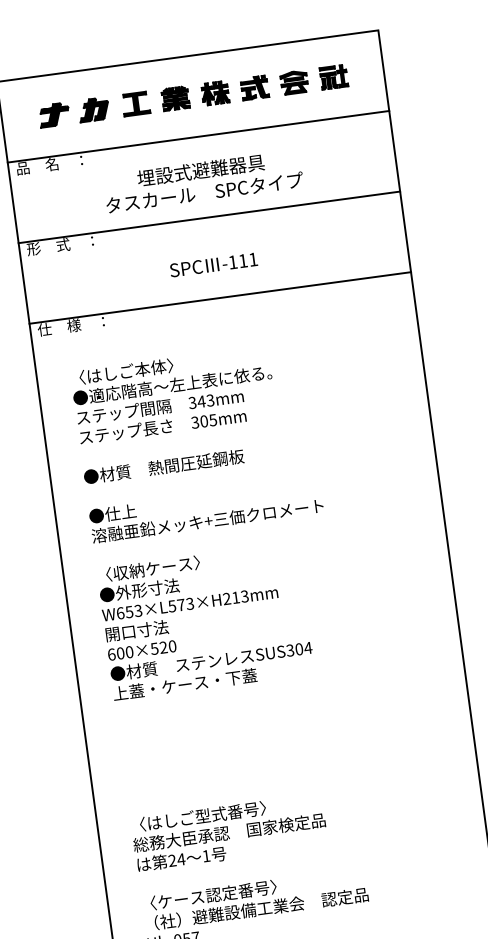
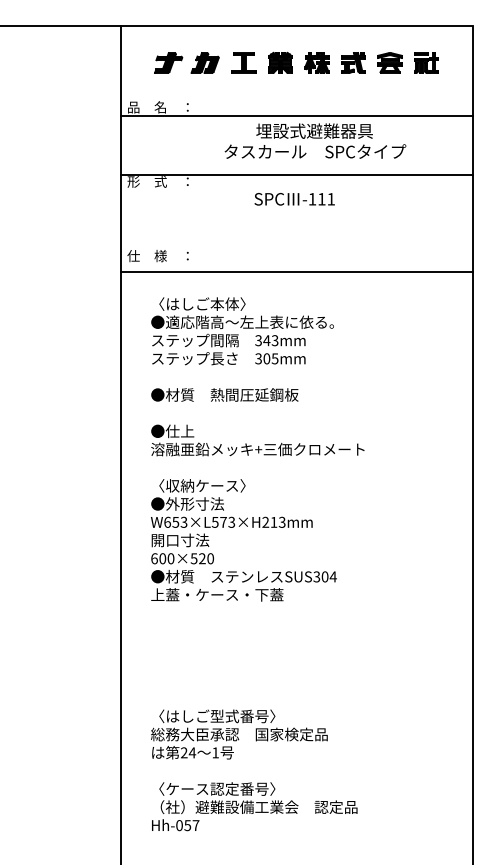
line: (198, 137) -> (296, 116), moved
text: (203, 180) -> (315, 140), moved
text: (213, 265) -> (294, 199), moved
line: (220, 297) -> (296, 271), moved

